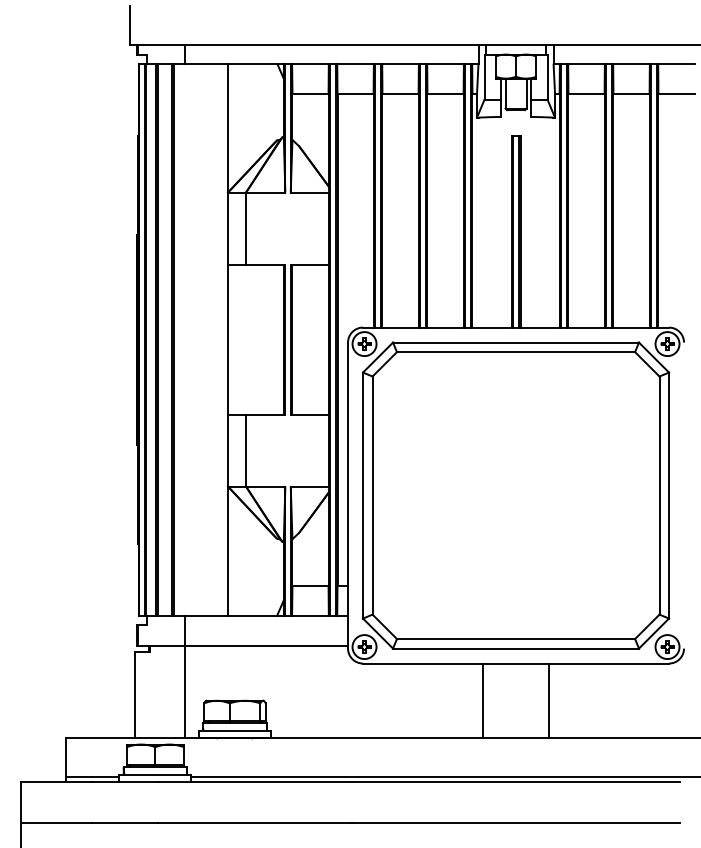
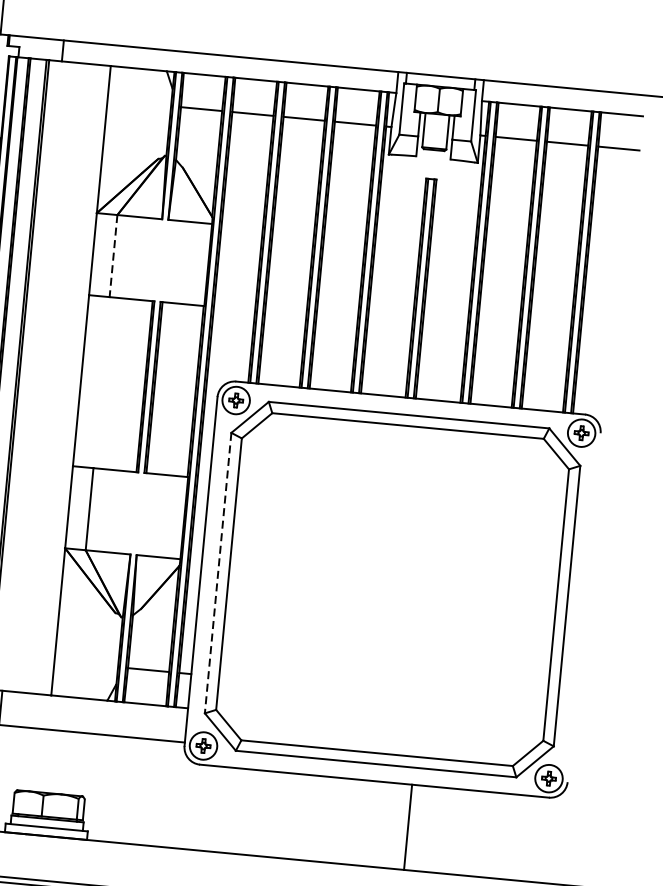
line: (246, 228) -> (114, 256), solid -> dashed
line: (363, 495) -> (218, 573), solid -> dashed
line: (483, 700) -> (333, 819), removed

